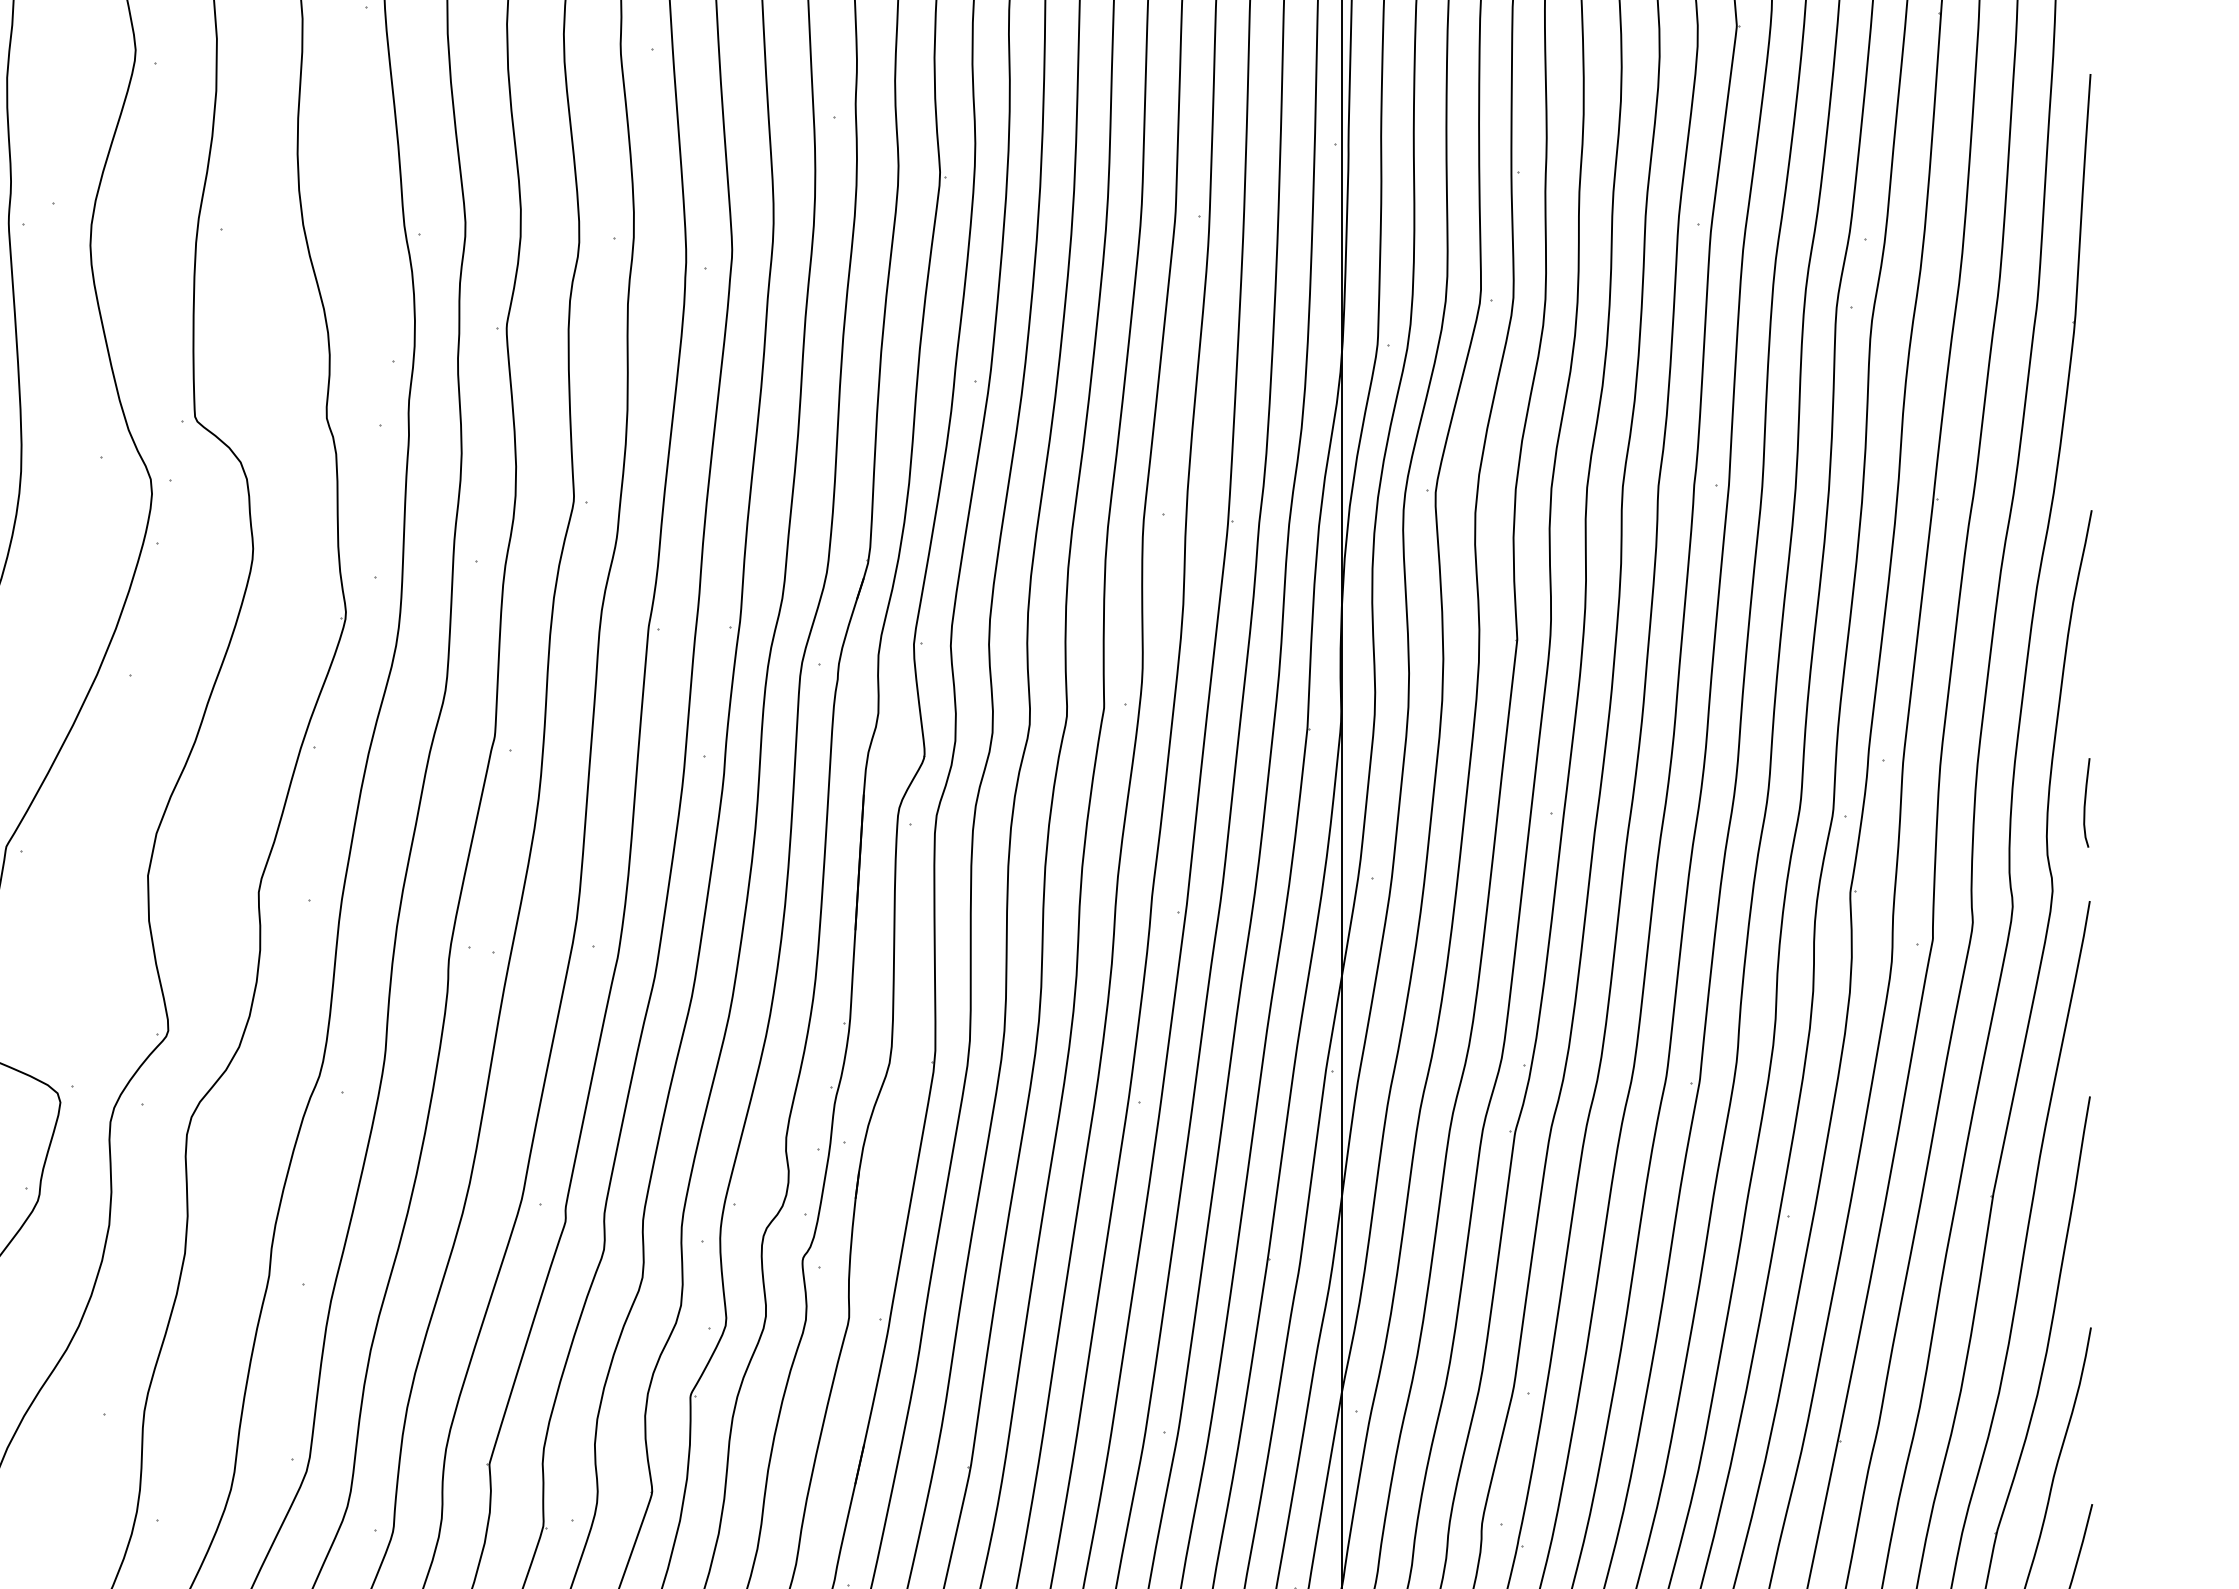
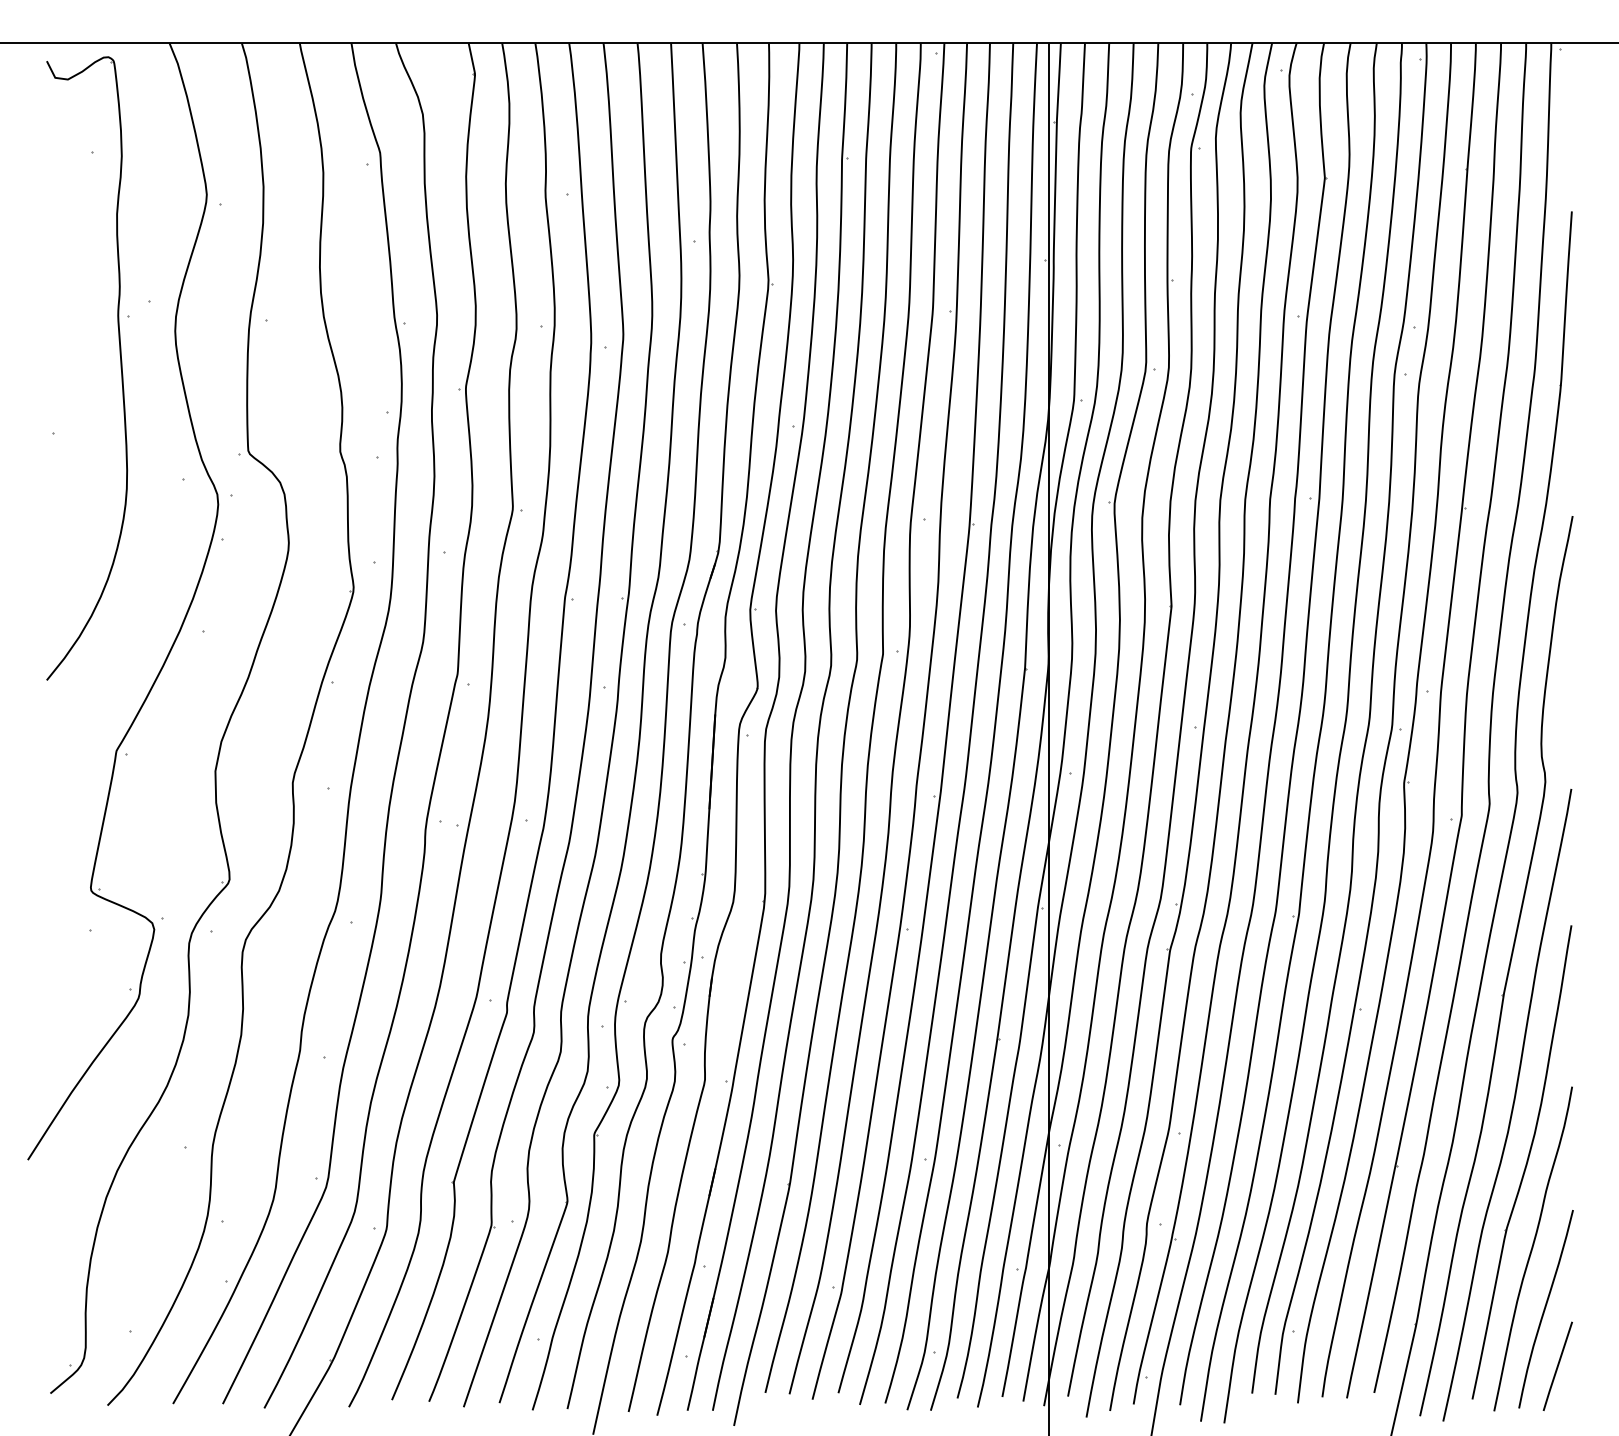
curve: (2085, 803) -> (1568, 720), removed

